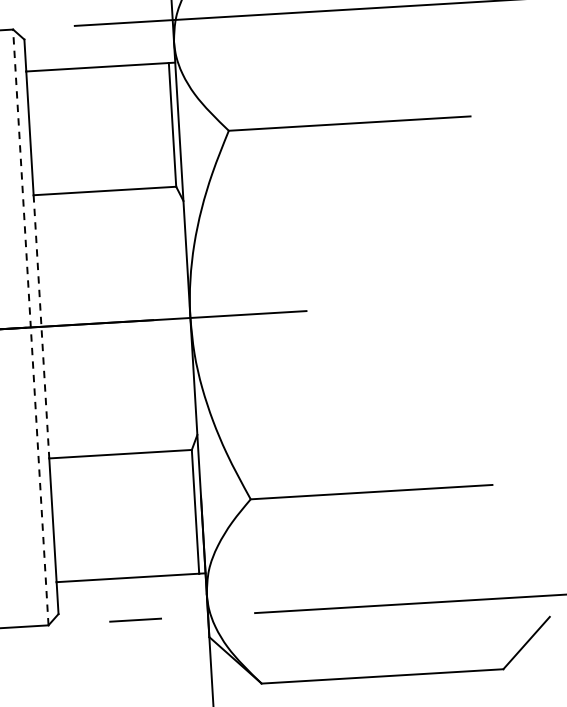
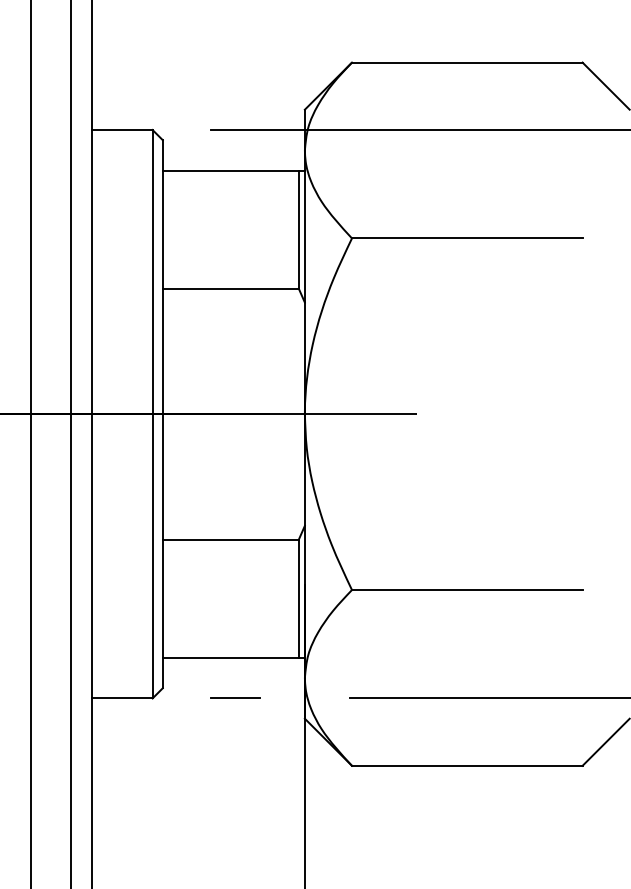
line: (30, 326) -> (152, 413), dashed -> solid
line: (41, 327) -> (162, 414), dashed -> solid

